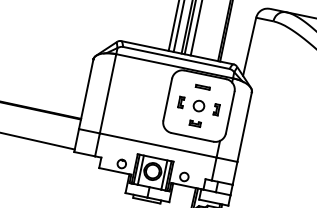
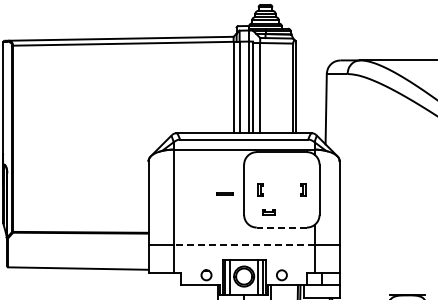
line: (202, 86) -> (224, 193), moved
circle: (198, 105) -> (281, 189), removed
part: (194, 124) -> (268, 212), moved
line: (192, 137) -> (281, 227), solid -> dashed
line: (157, 145) -> (243, 245), solid -> dashed

